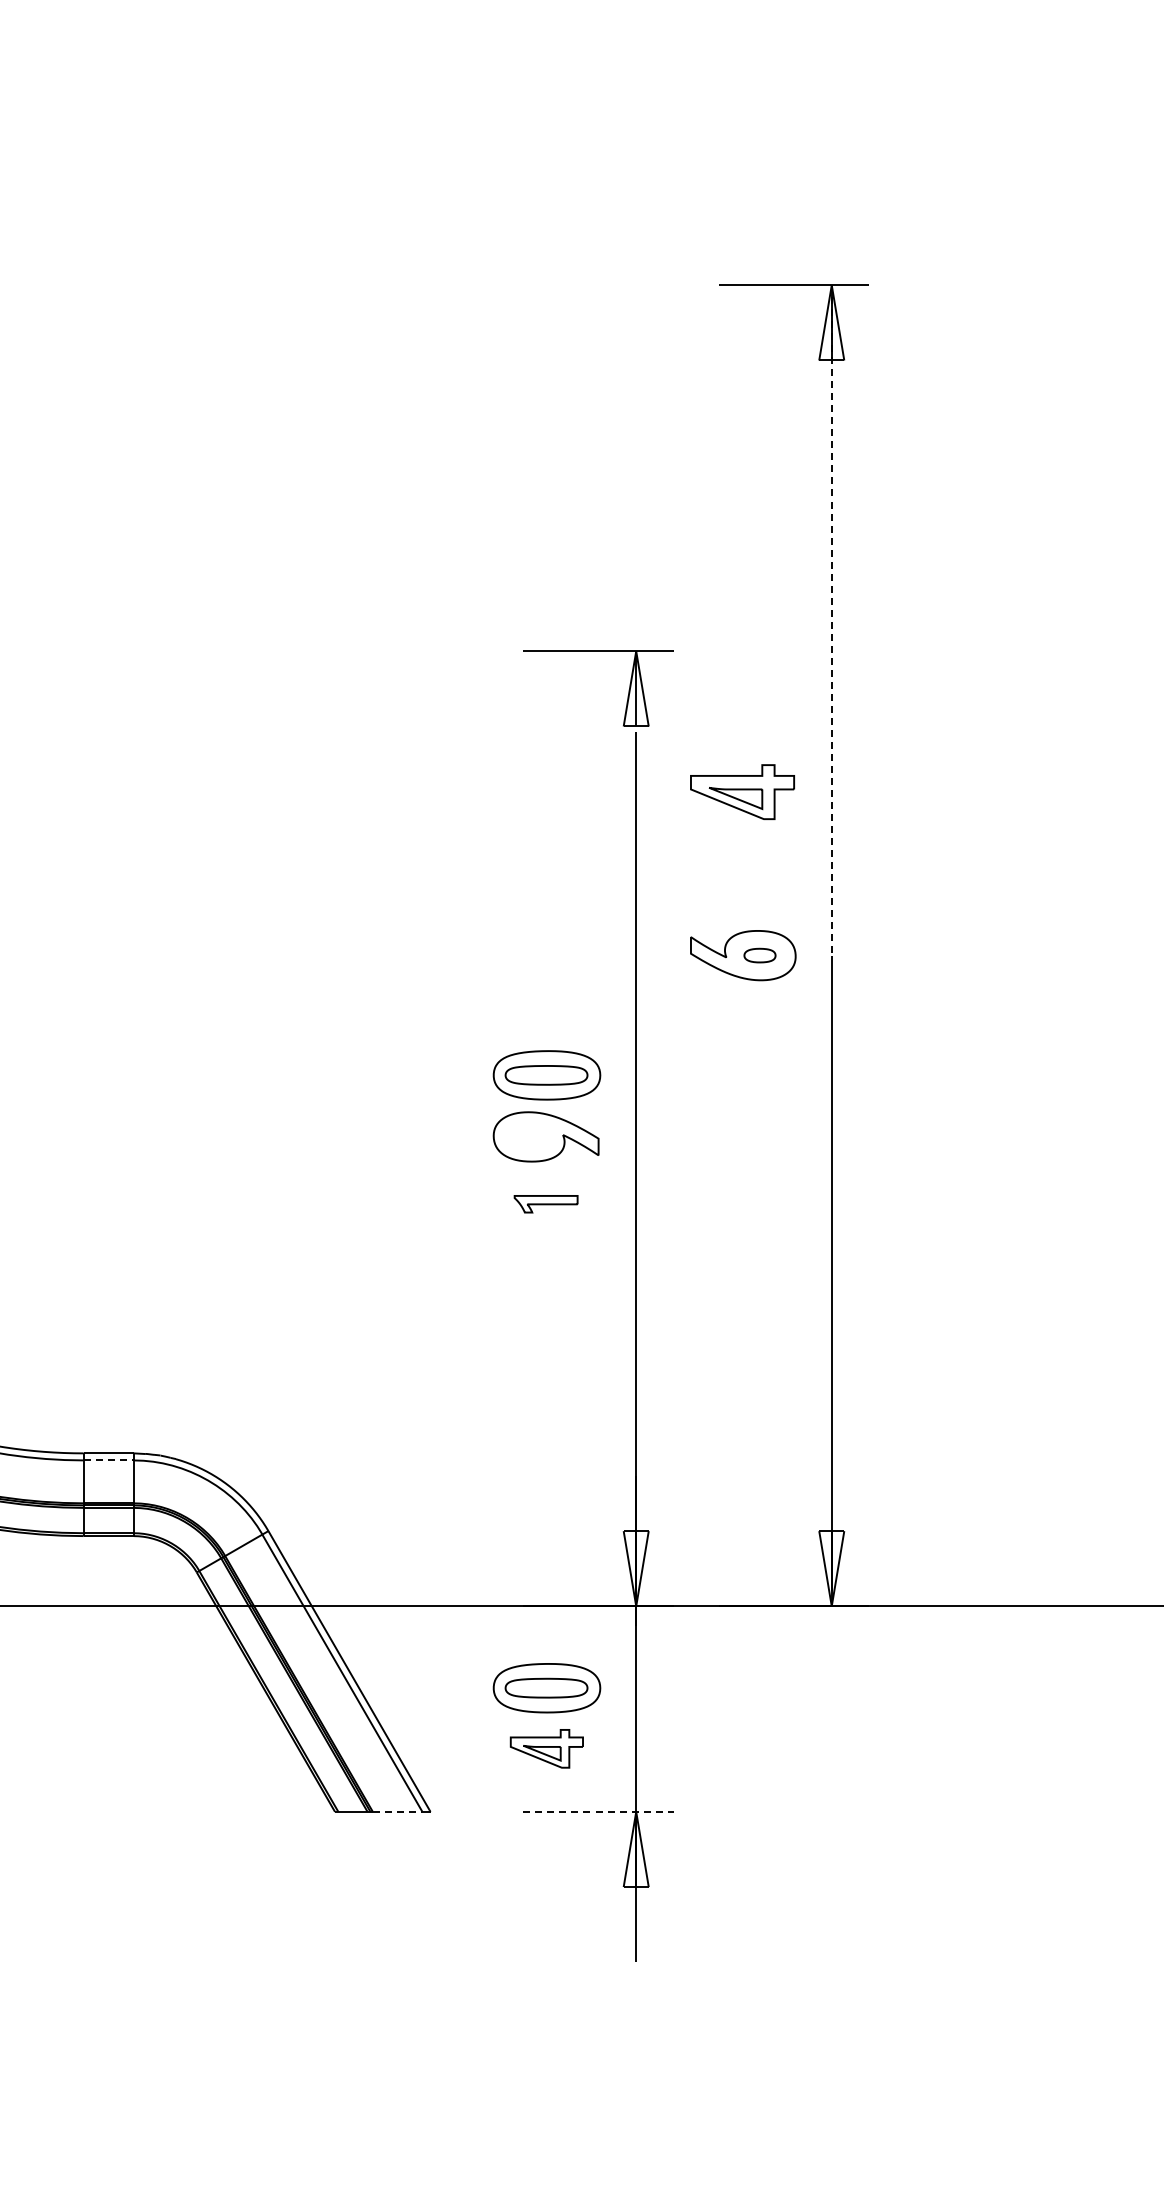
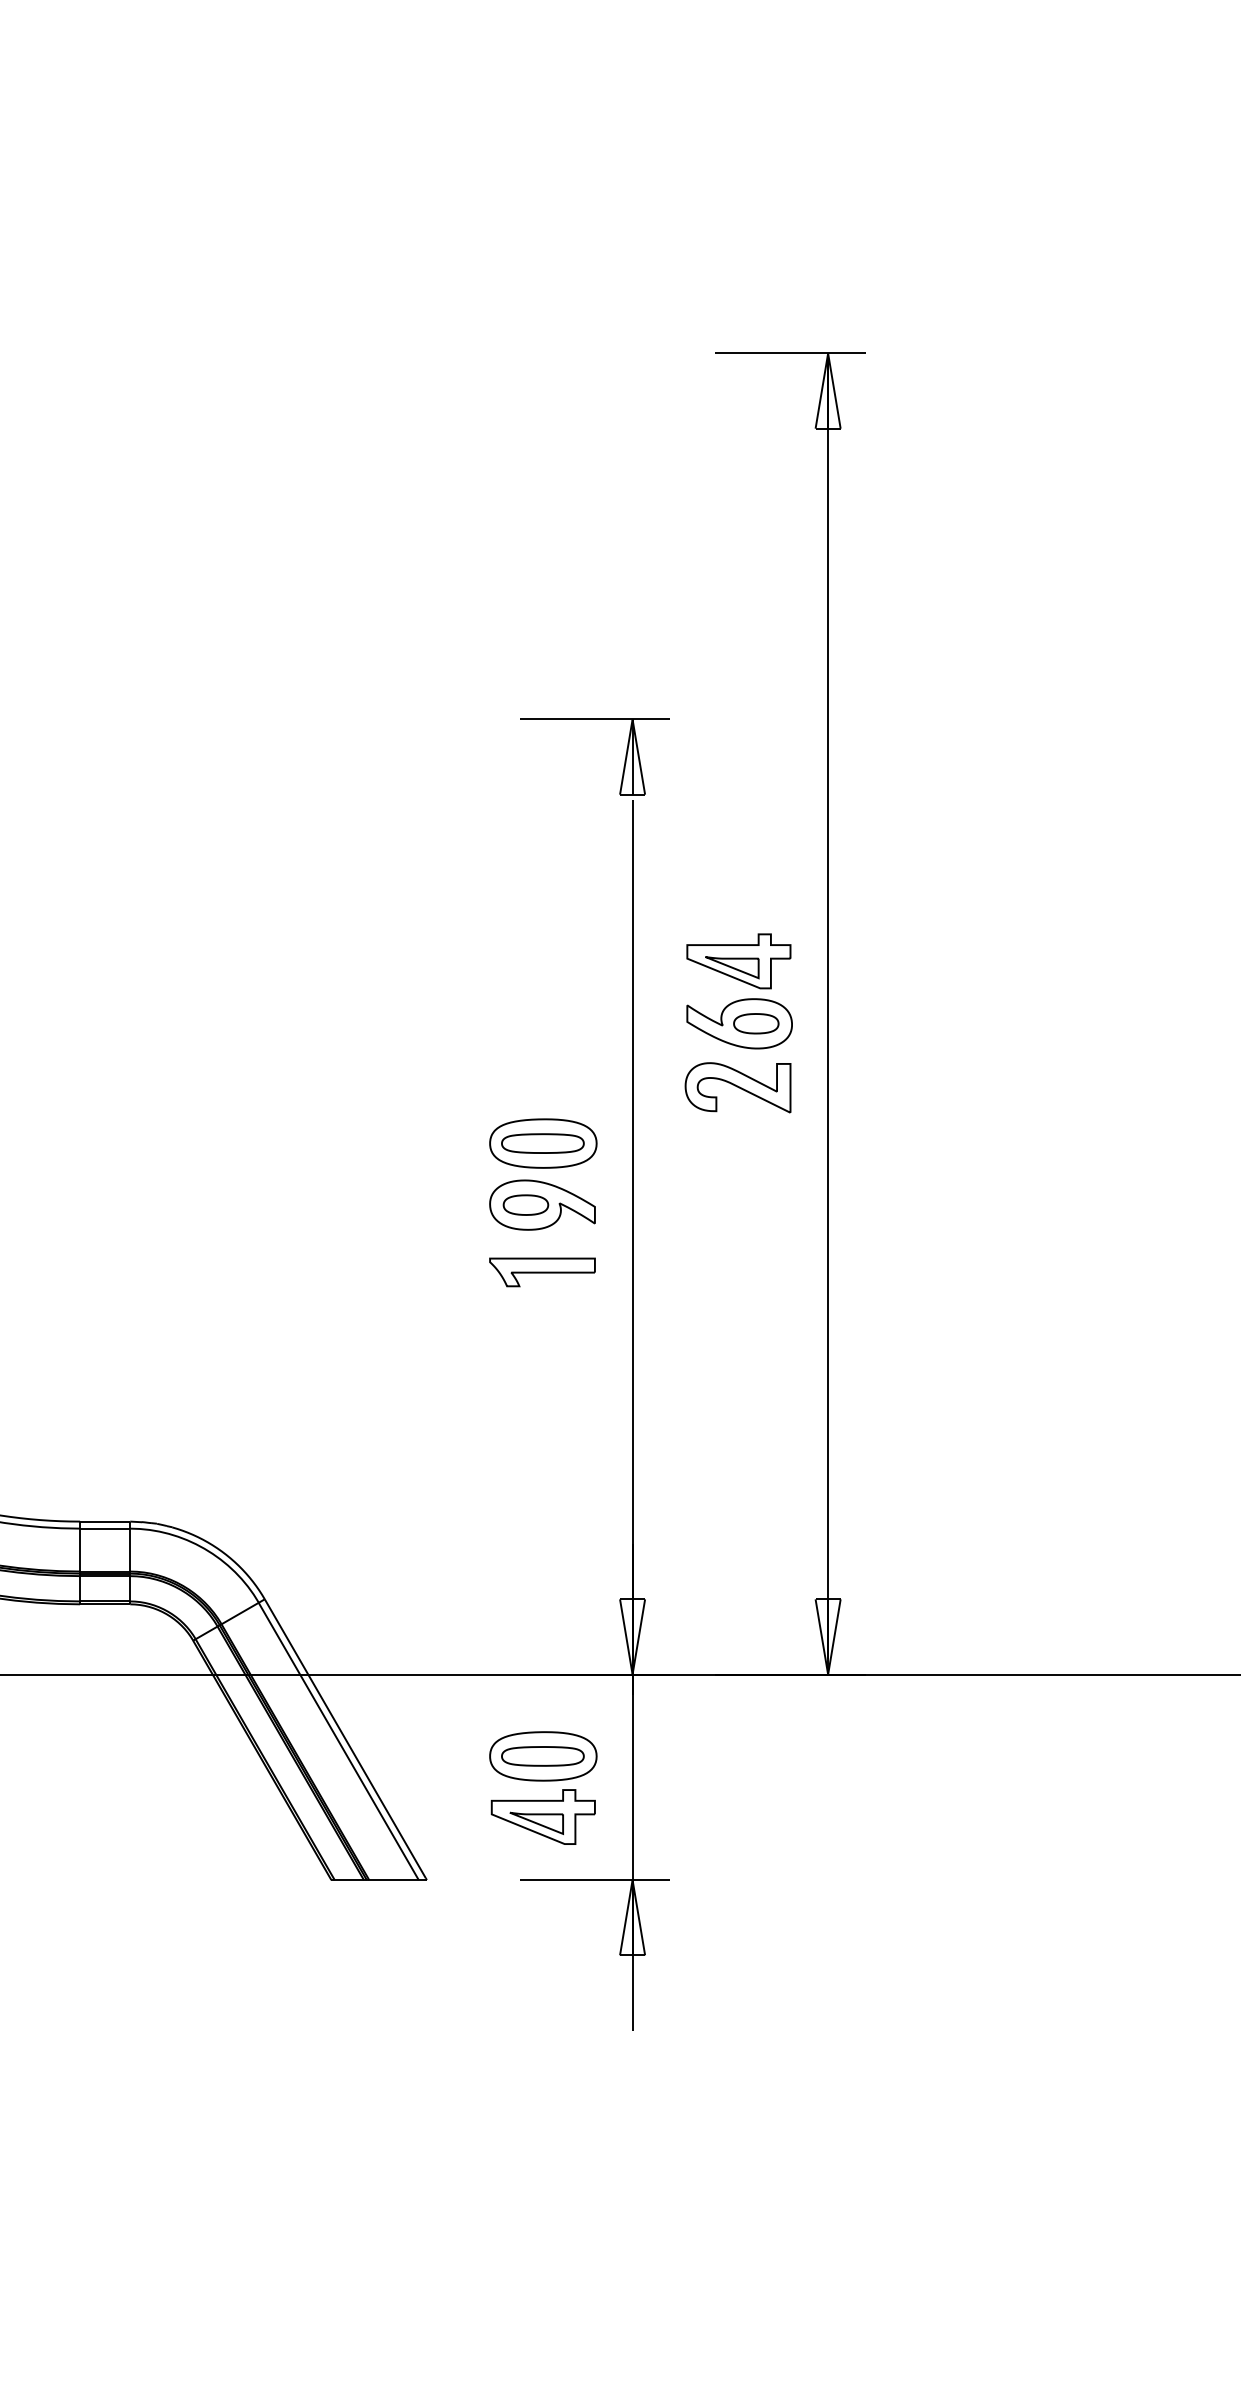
line: (832, 621) -> (828, 689), dashed -> solid
part: (742, 792) -> (738, 961), moved
part: (760, 955) -> (756, 1023), size x1.43
part: (741, 1019) -> (737, 1087), added
part: (529, 1136) -> (525, 1204), added
part: (546, 1204) -> (542, 1272), size x1.67
line: (109, 1460) -> (105, 1528), dashed -> solid
part: (546, 1748) -> (542, 1816), size x1.43
line: (398, 1812) -> (394, 1880), dashed -> solid
line: (599, 1812) -> (595, 1880), dashed -> solid

